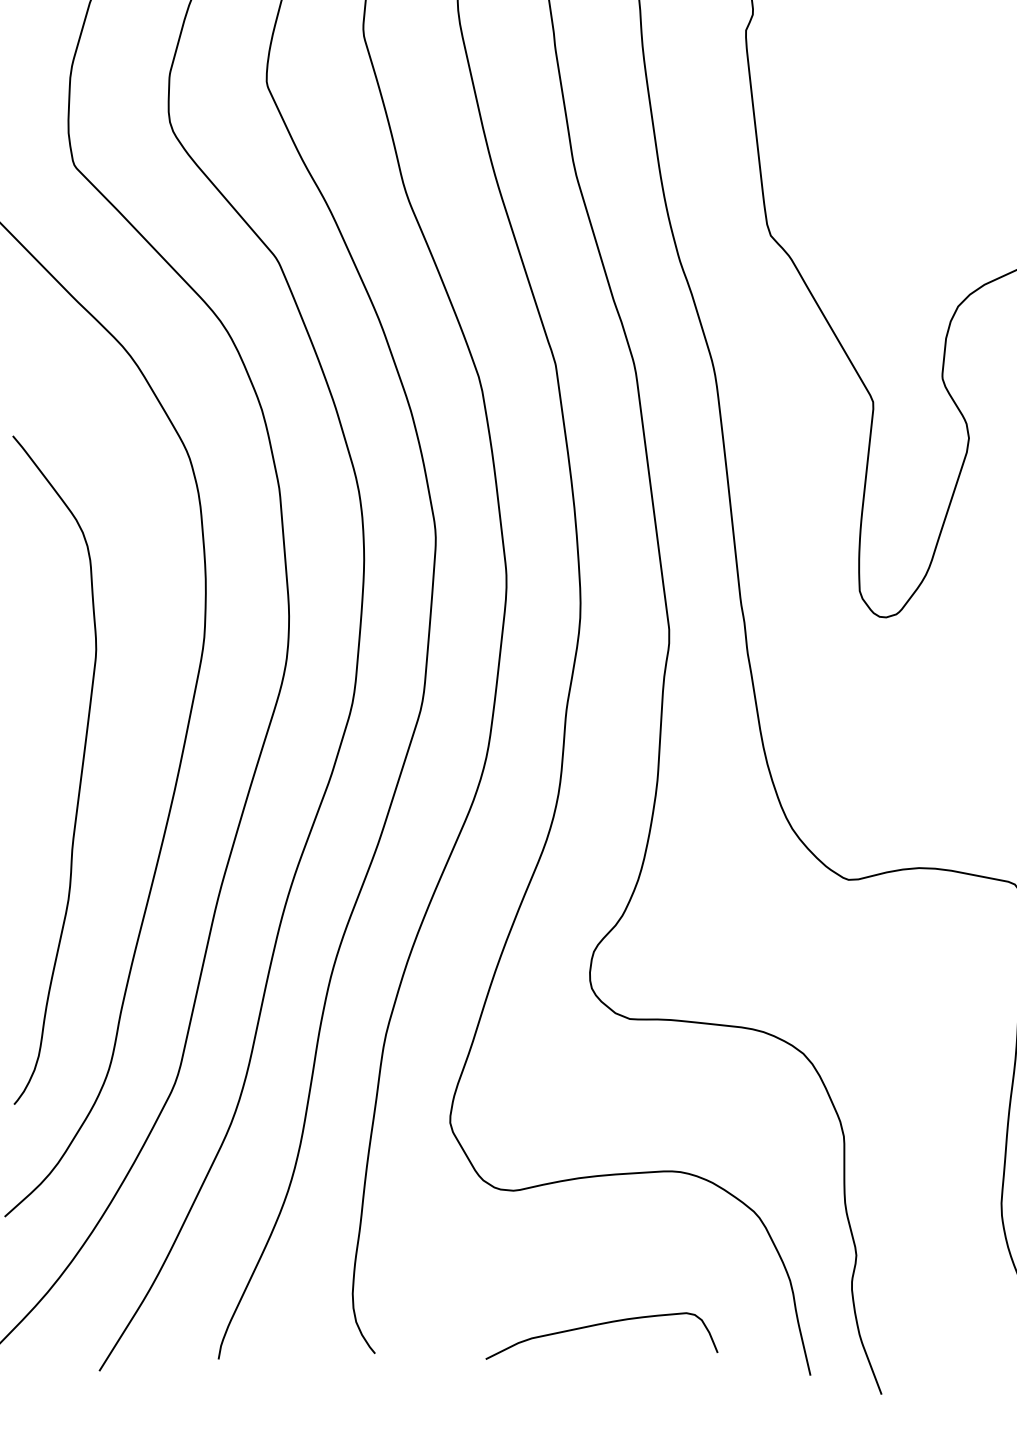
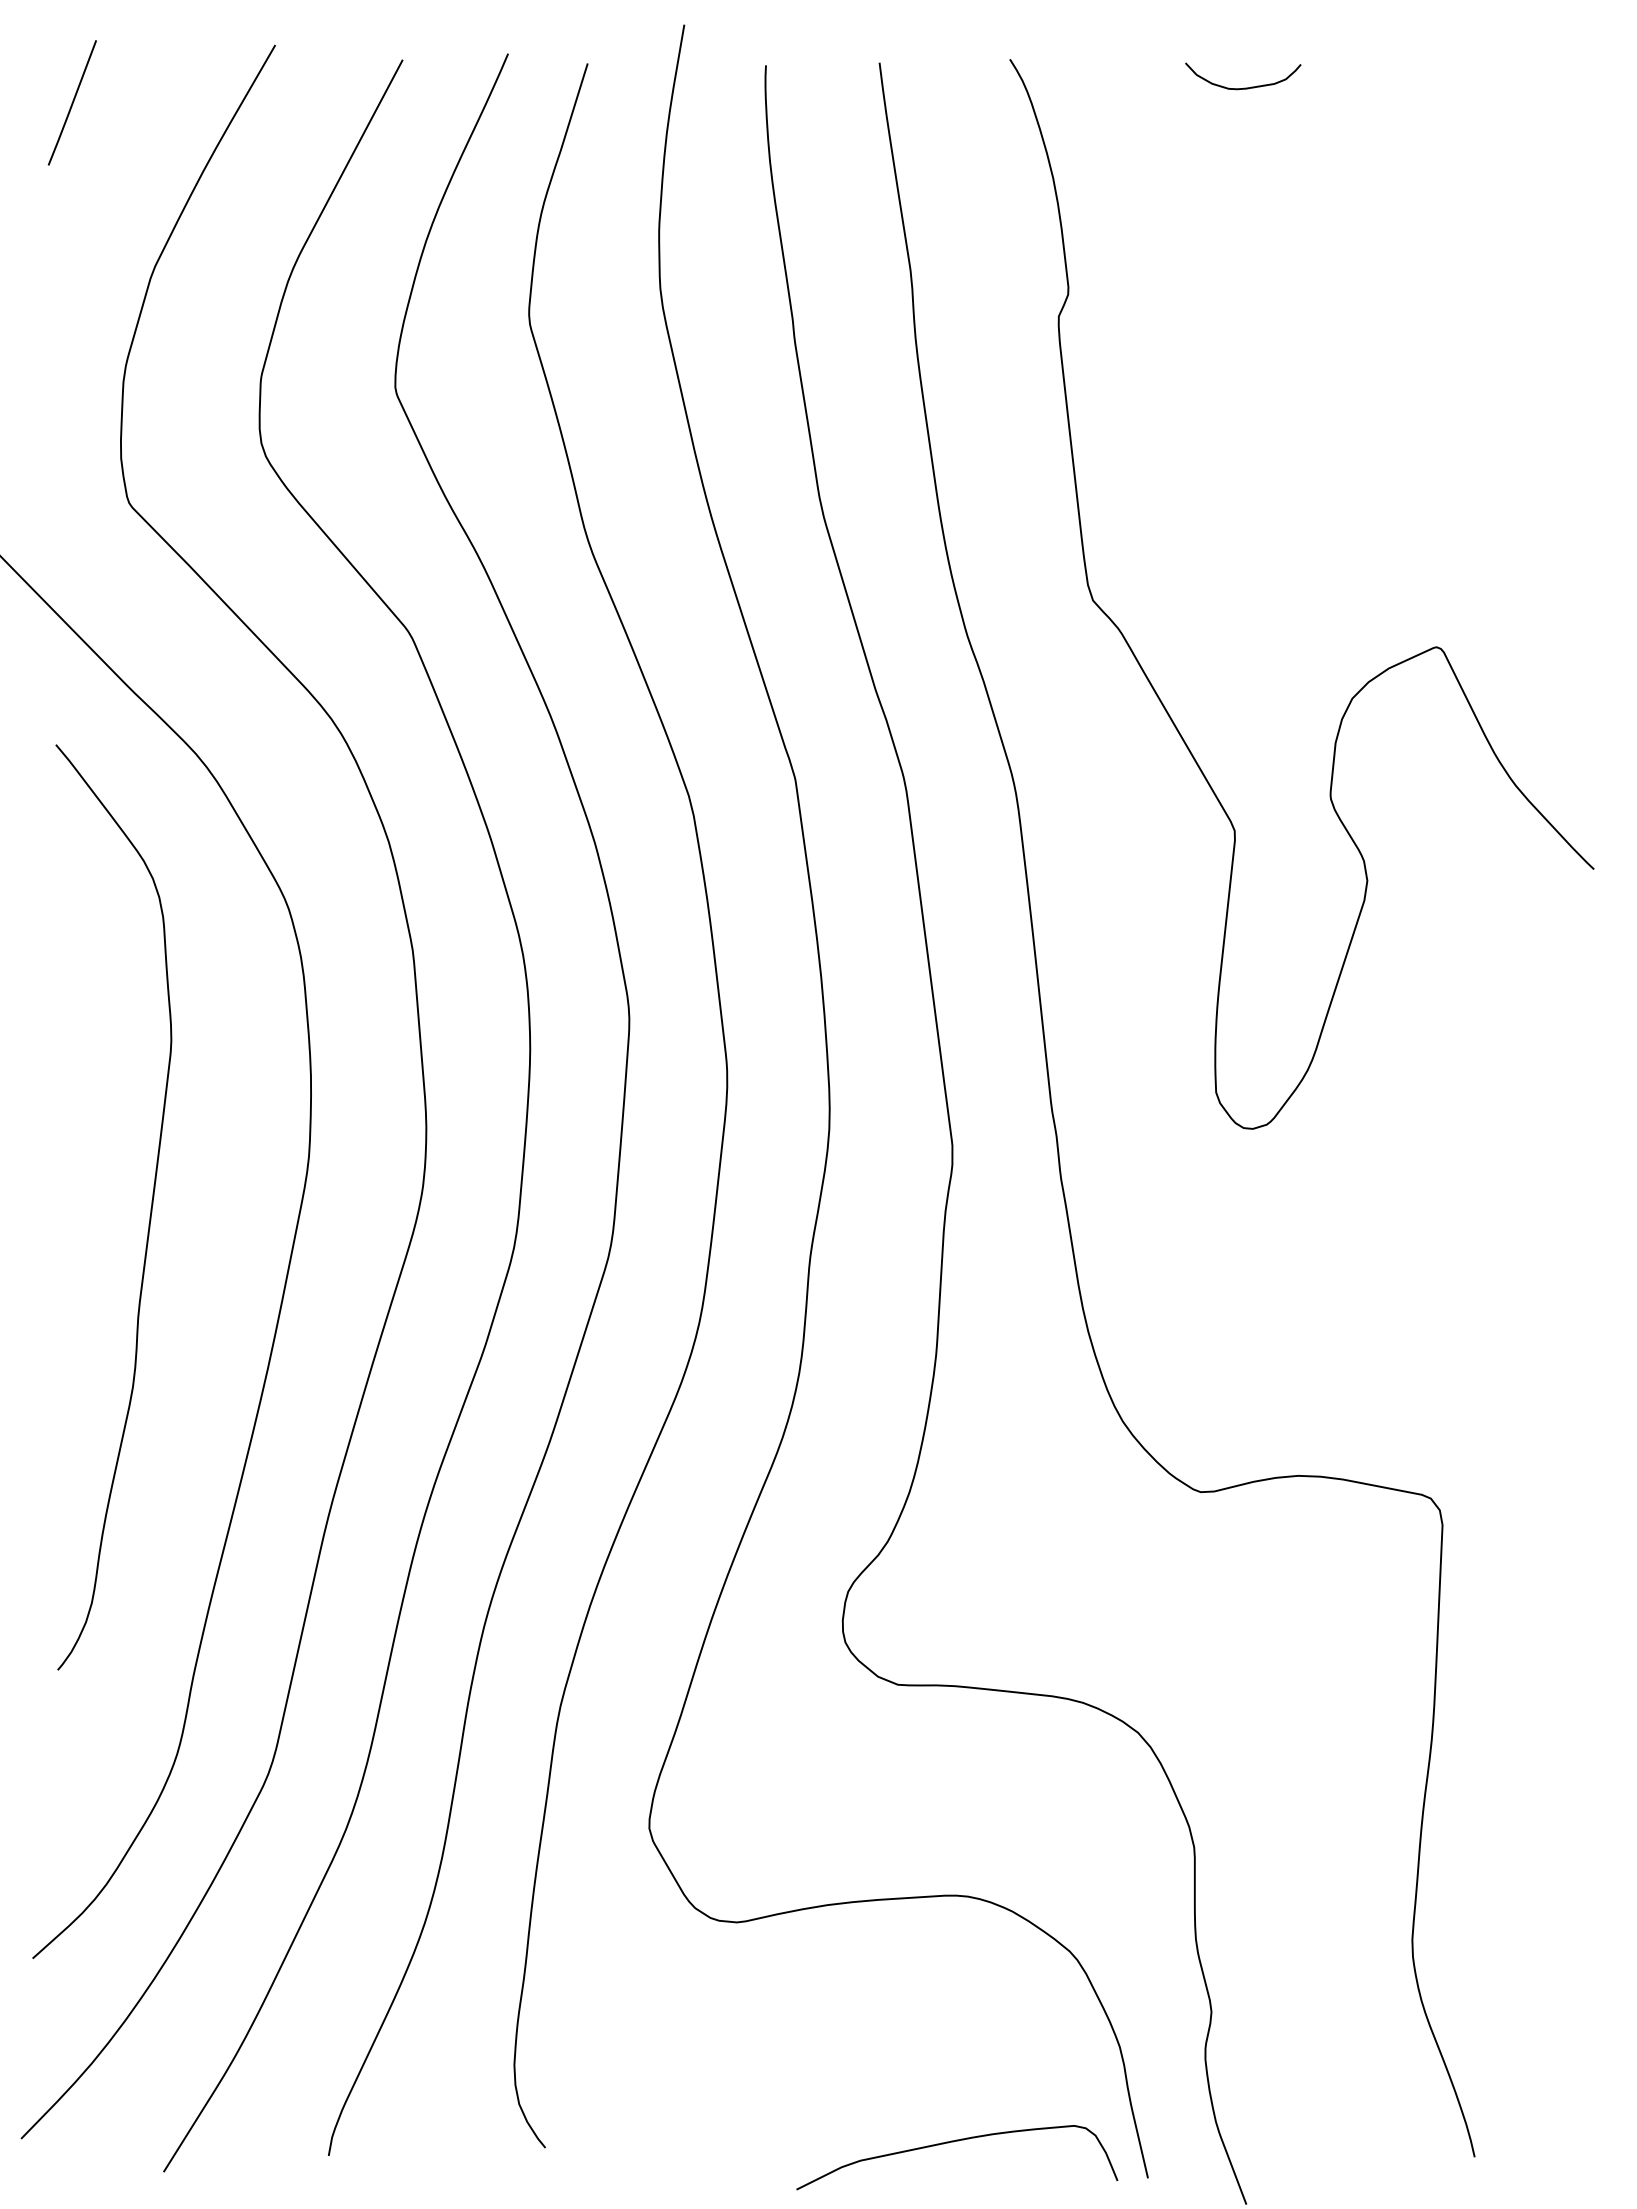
curve: (81, 771) -> (150, 1208), moved
curve: (599, 1325) -> (953, 2142), moved

